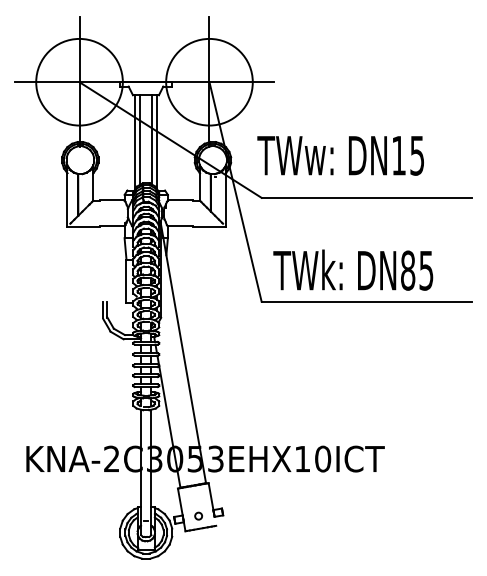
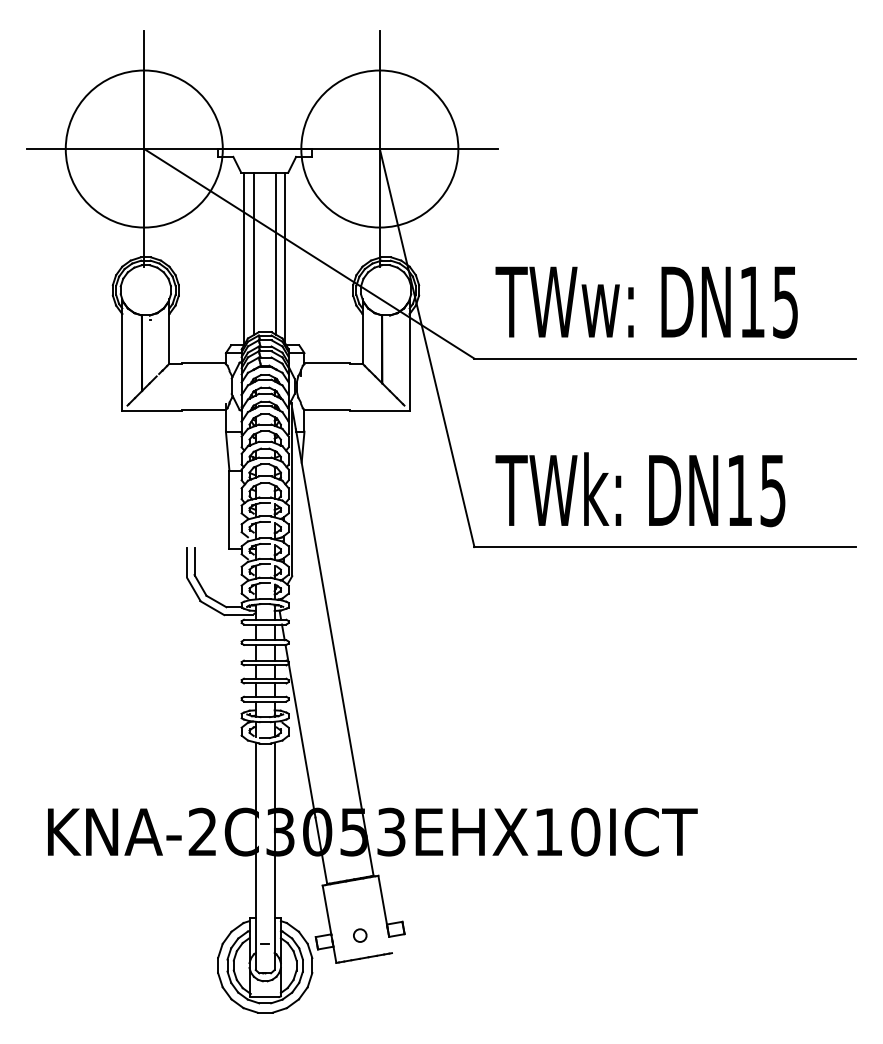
text: (340, 155) -> (646, 301), moved
text: (408, 270) -> (740, 490), DN85 -> DN15

